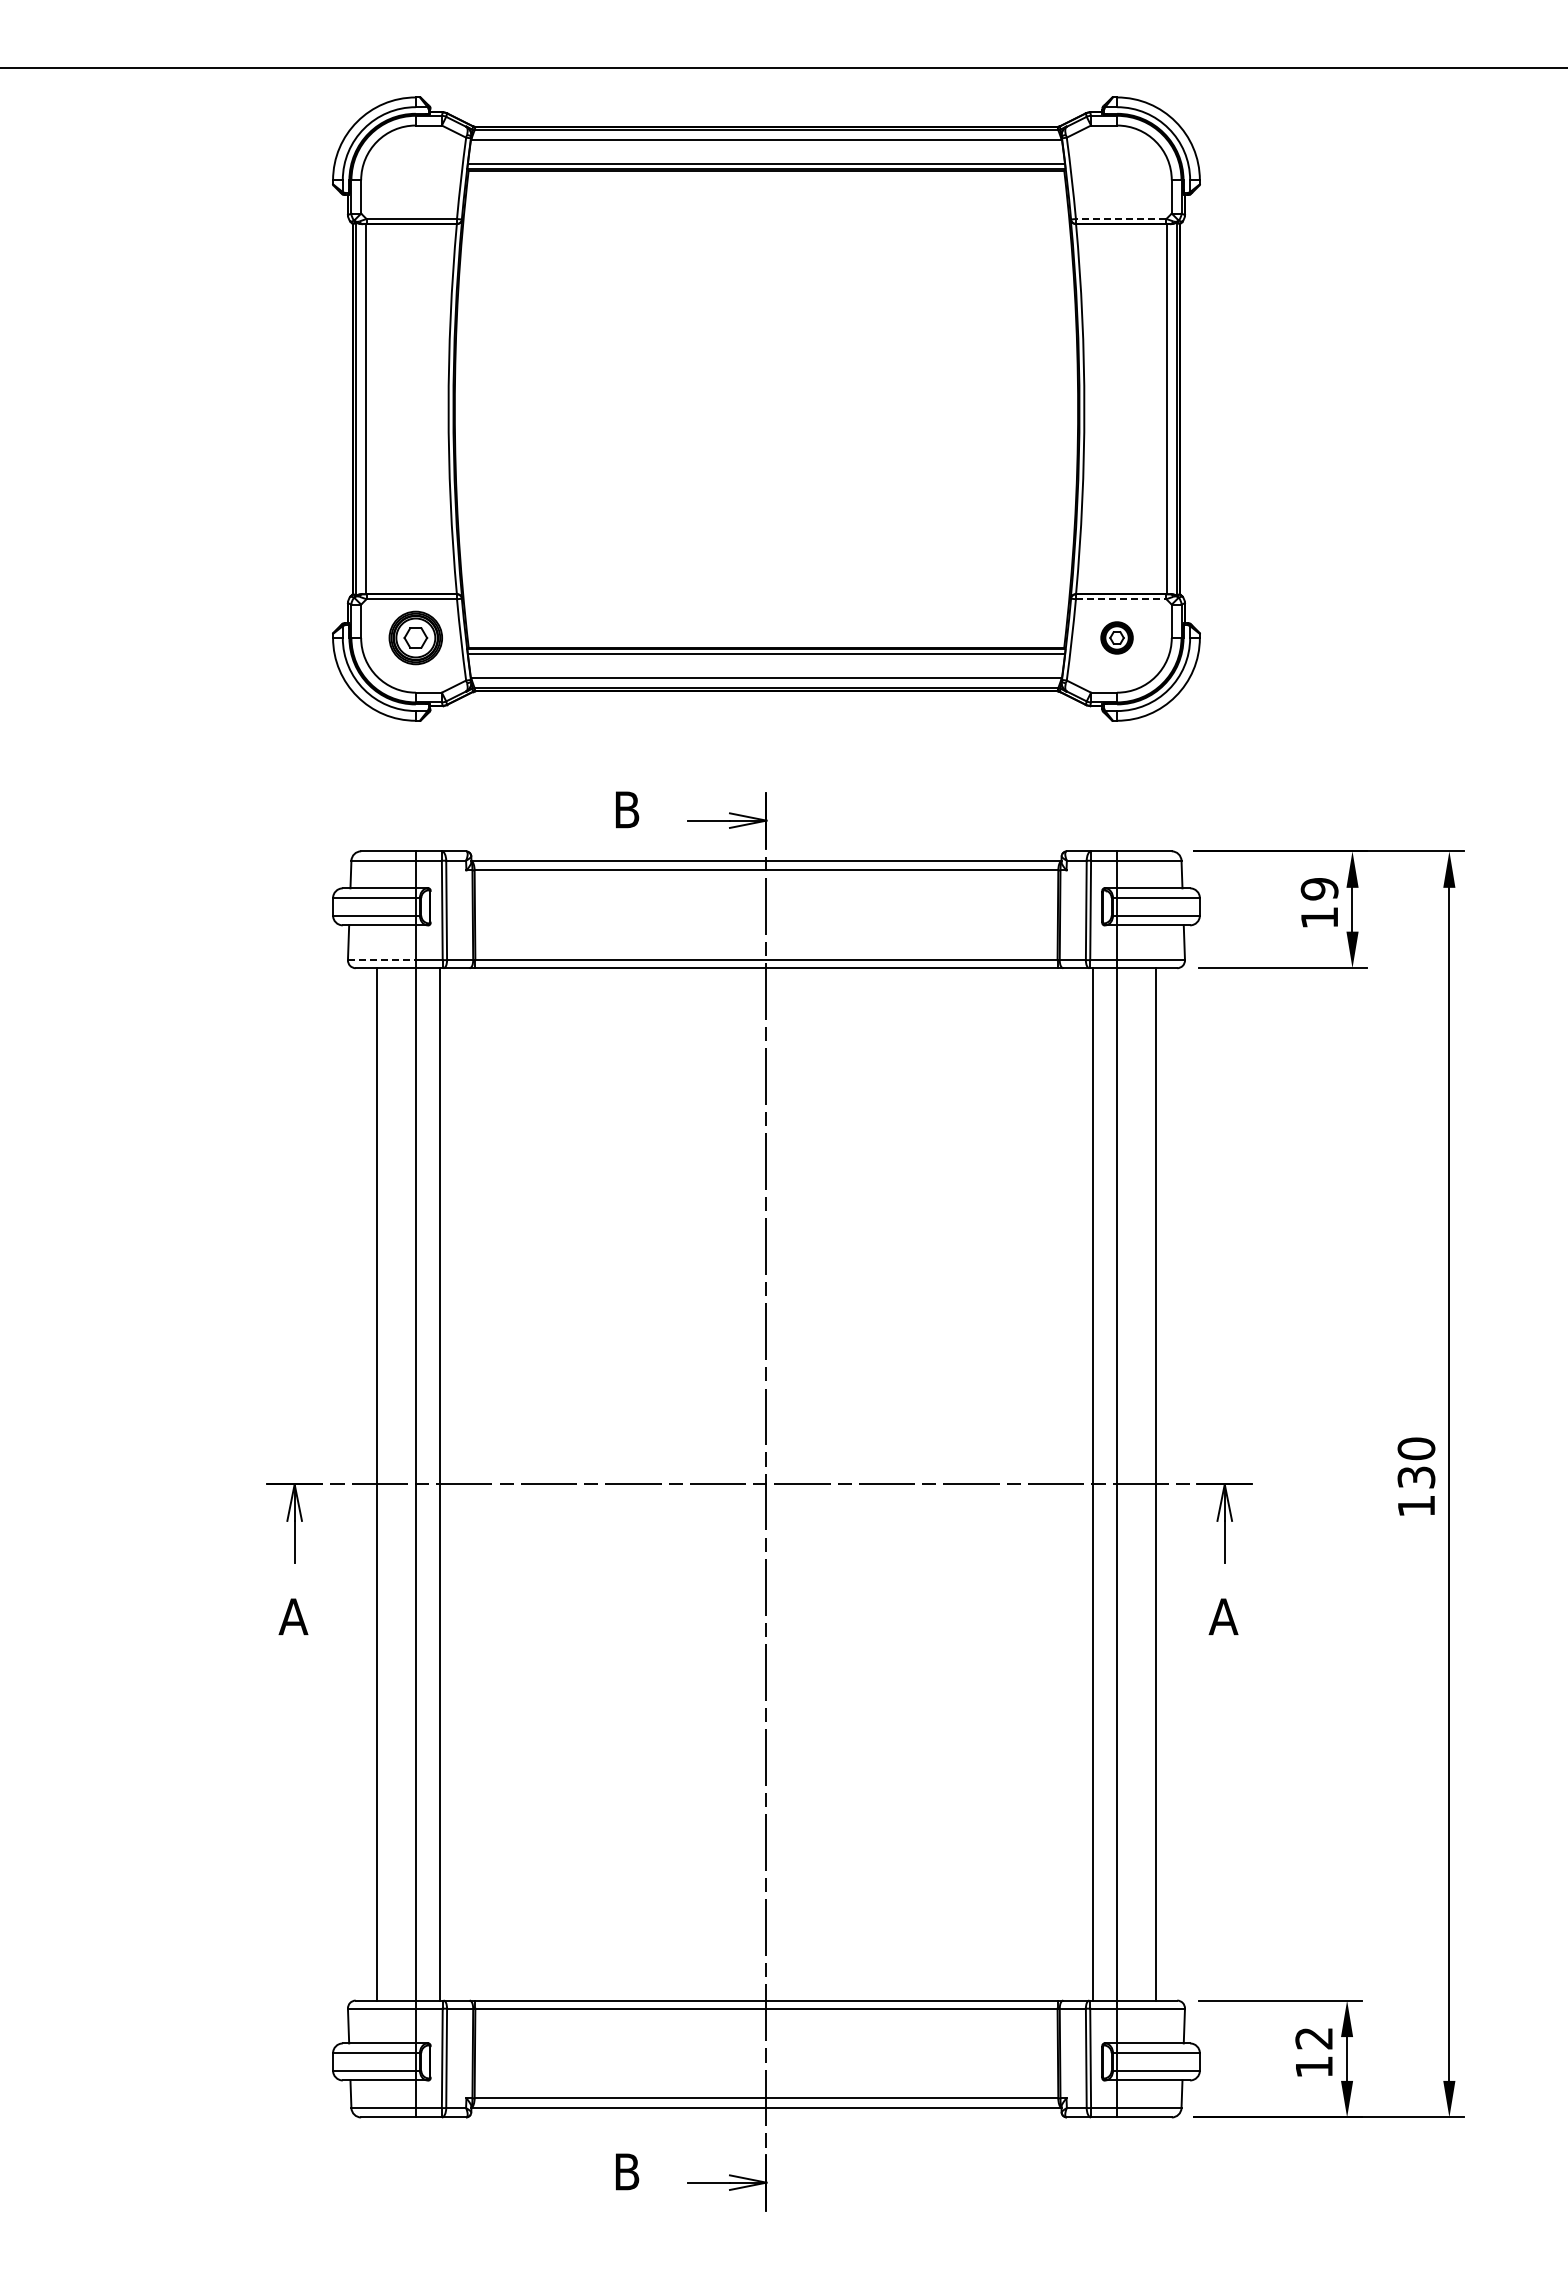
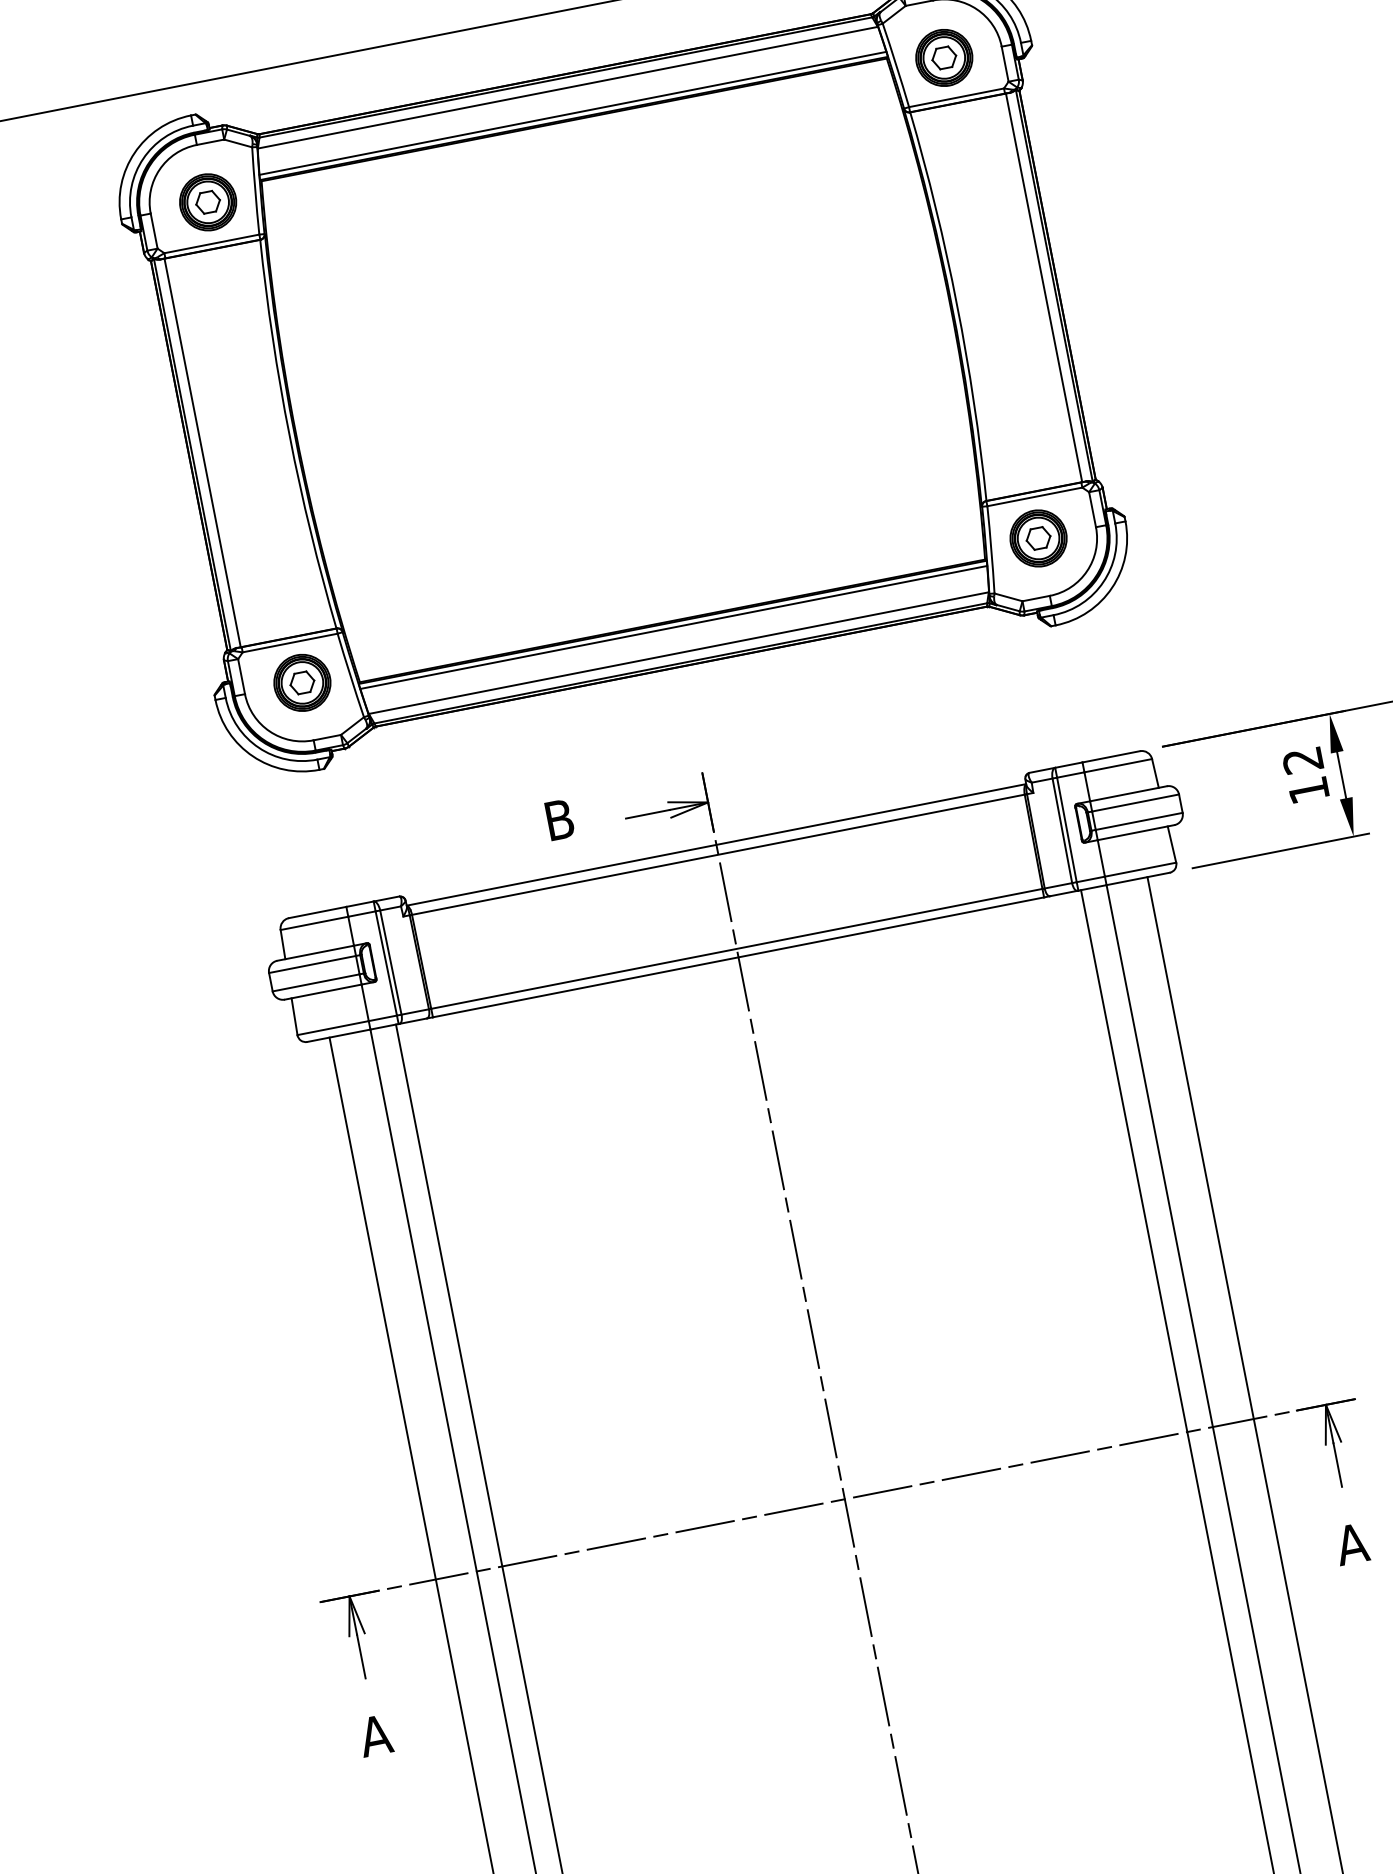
part: (415, 180) -> (207, 202), added
part: (1116, 180) -> (943, 58), added
line: (1120, 219) -> (955, 98), dashed -> solid
line: (1121, 599) -> (1035, 497), dashed -> solid
part: (1116, 637) -> (1037, 538), size x1.67
text: (1319, 889) -> (1302, 760), 19 -> 12
line: (381, 960) -> (332, 1028), dashed -> solid

